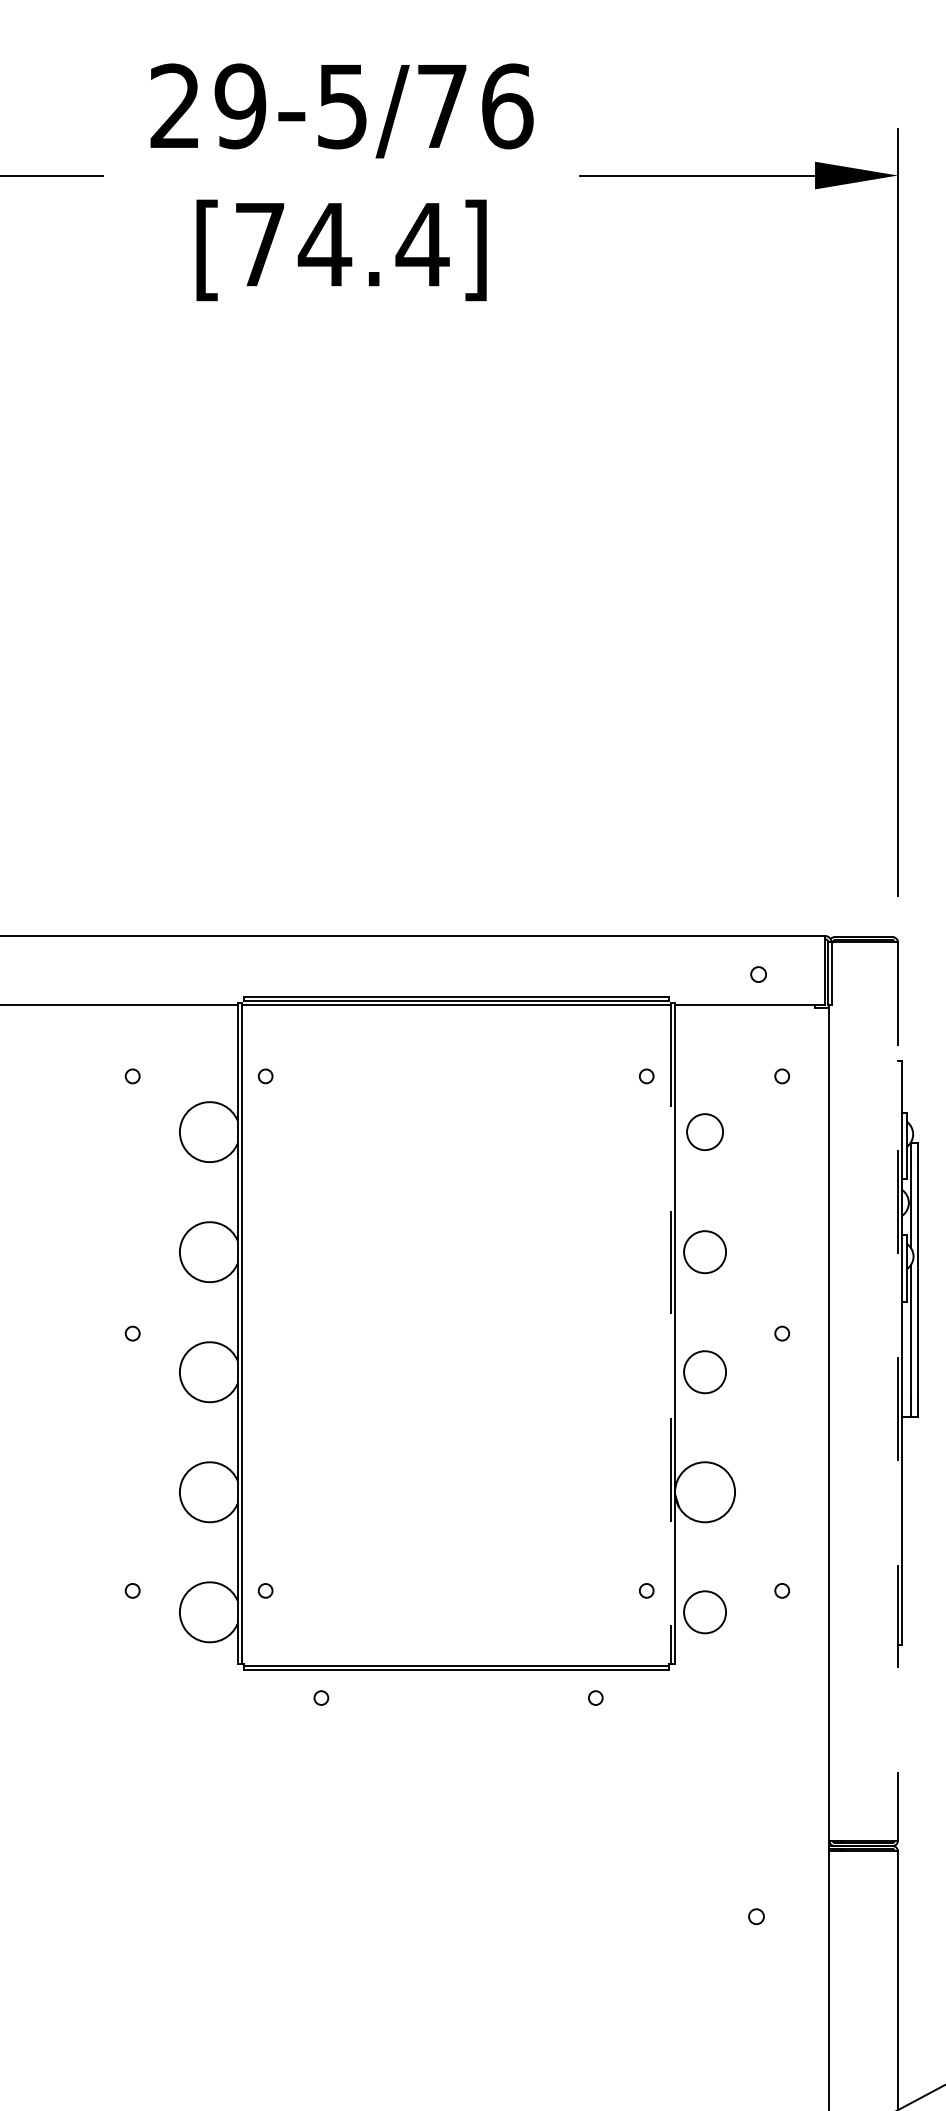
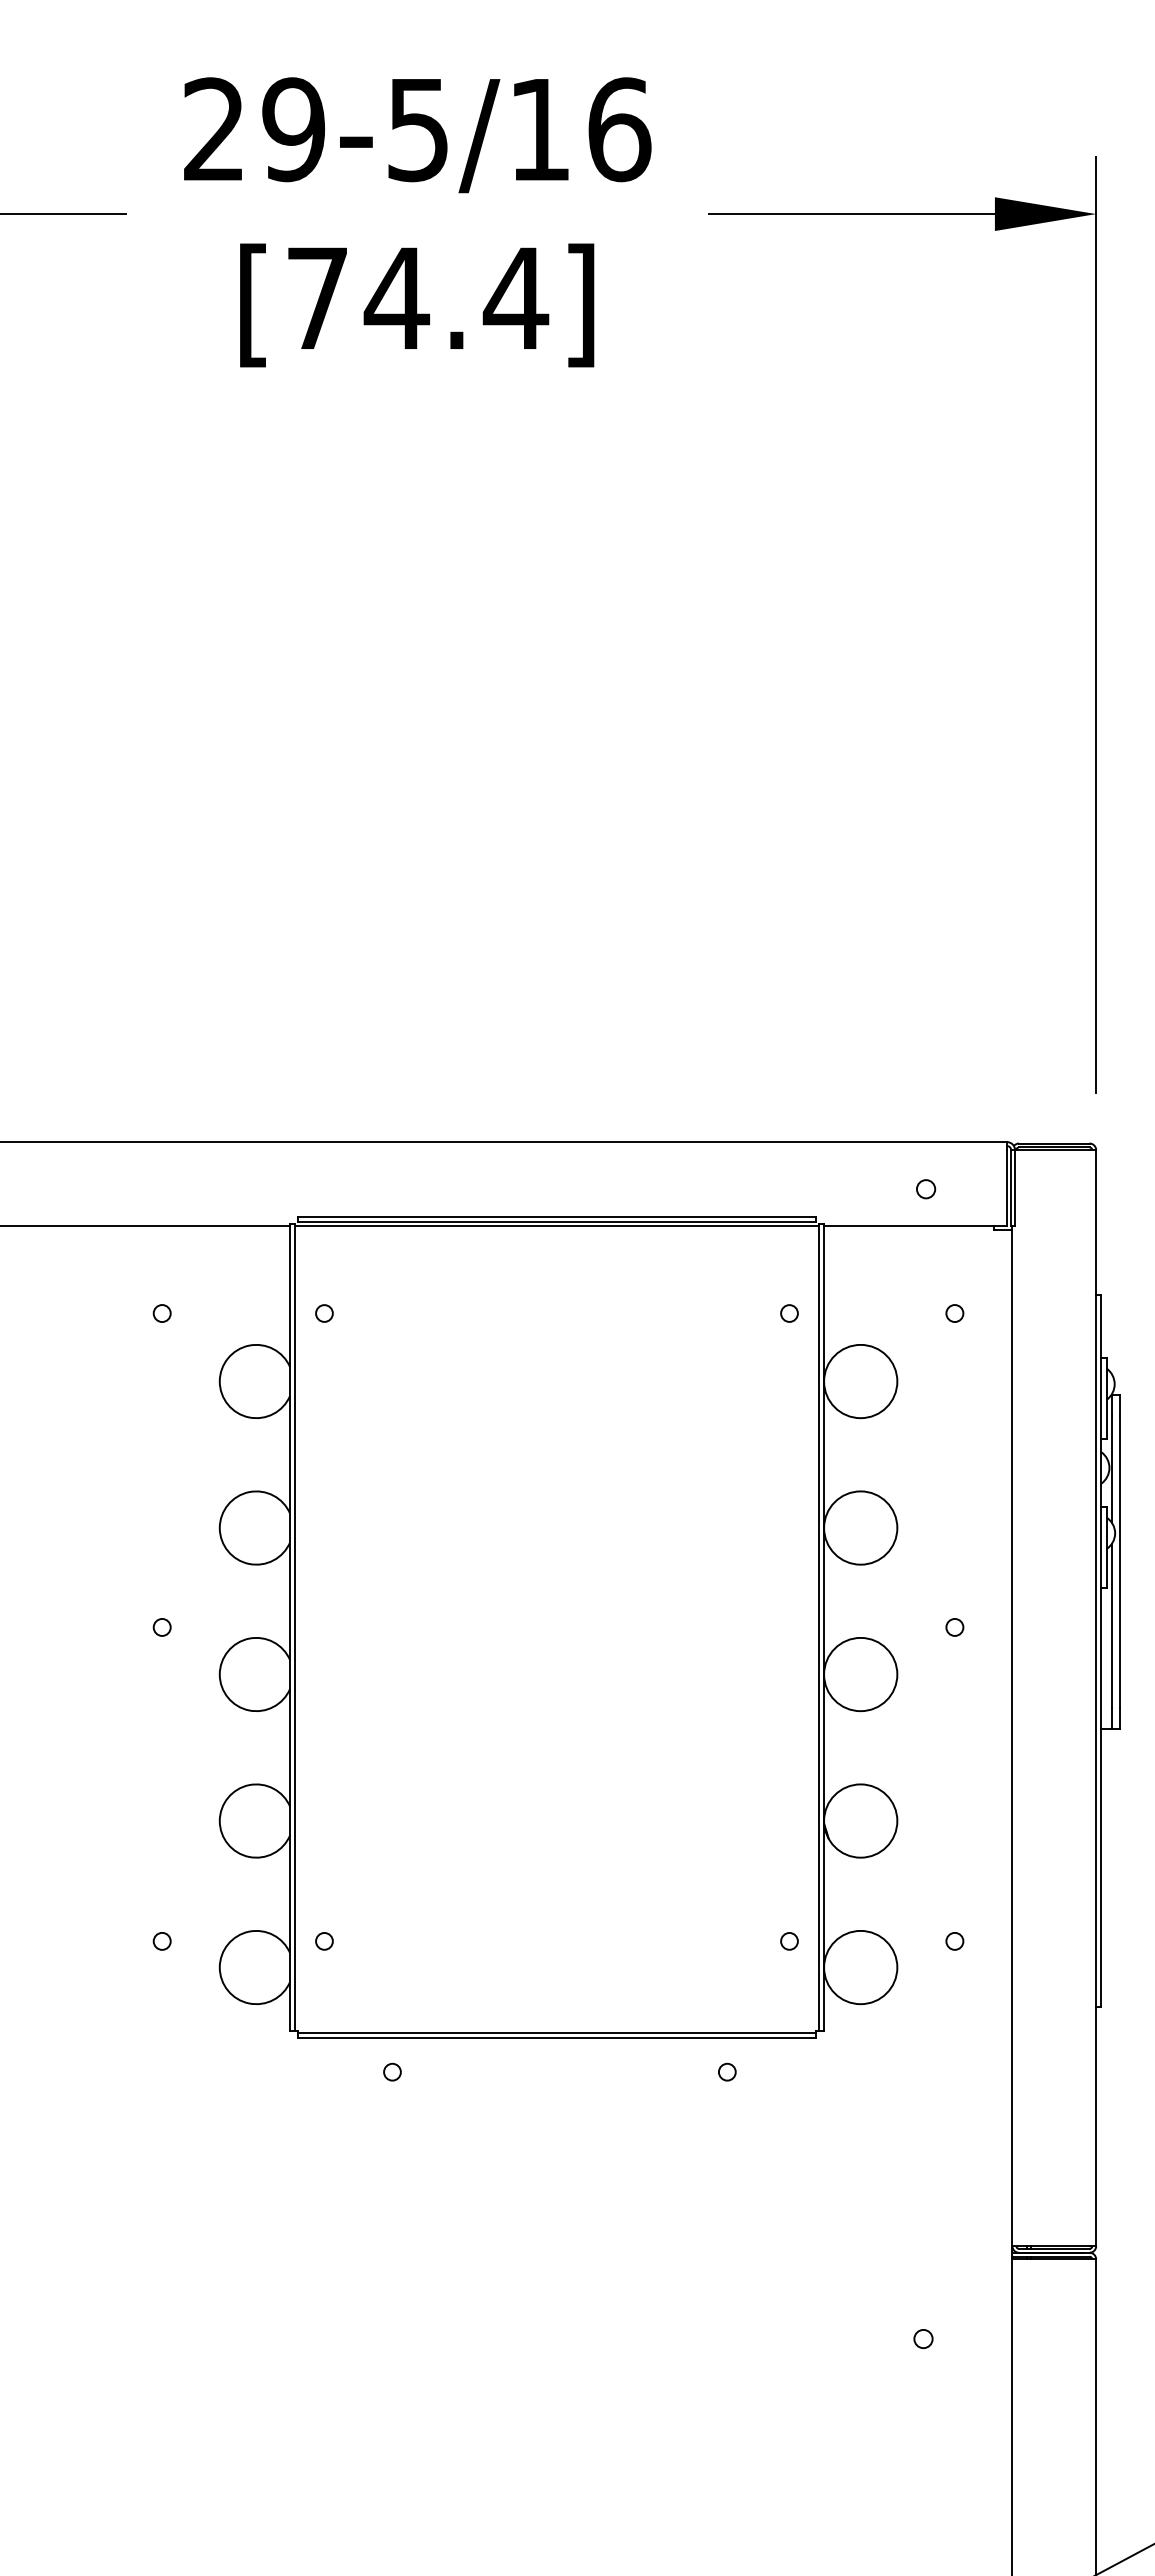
text: (441, 106) -> (539, 129), 29-5/76 -> 29-5/16
circle: (704, 1132) -> (860, 1381), size x1.67
circle: (704, 1251) -> (860, 1527), size x1.43
line: (670, 1333) -> (818, 1627), dashed -> solid
circle: (704, 1372) -> (860, 1674), size x1.43
line: (898, 1391) -> (1096, 1698), dashed -> solid
circle: (704, 1612) -> (860, 1967), size x1.43

